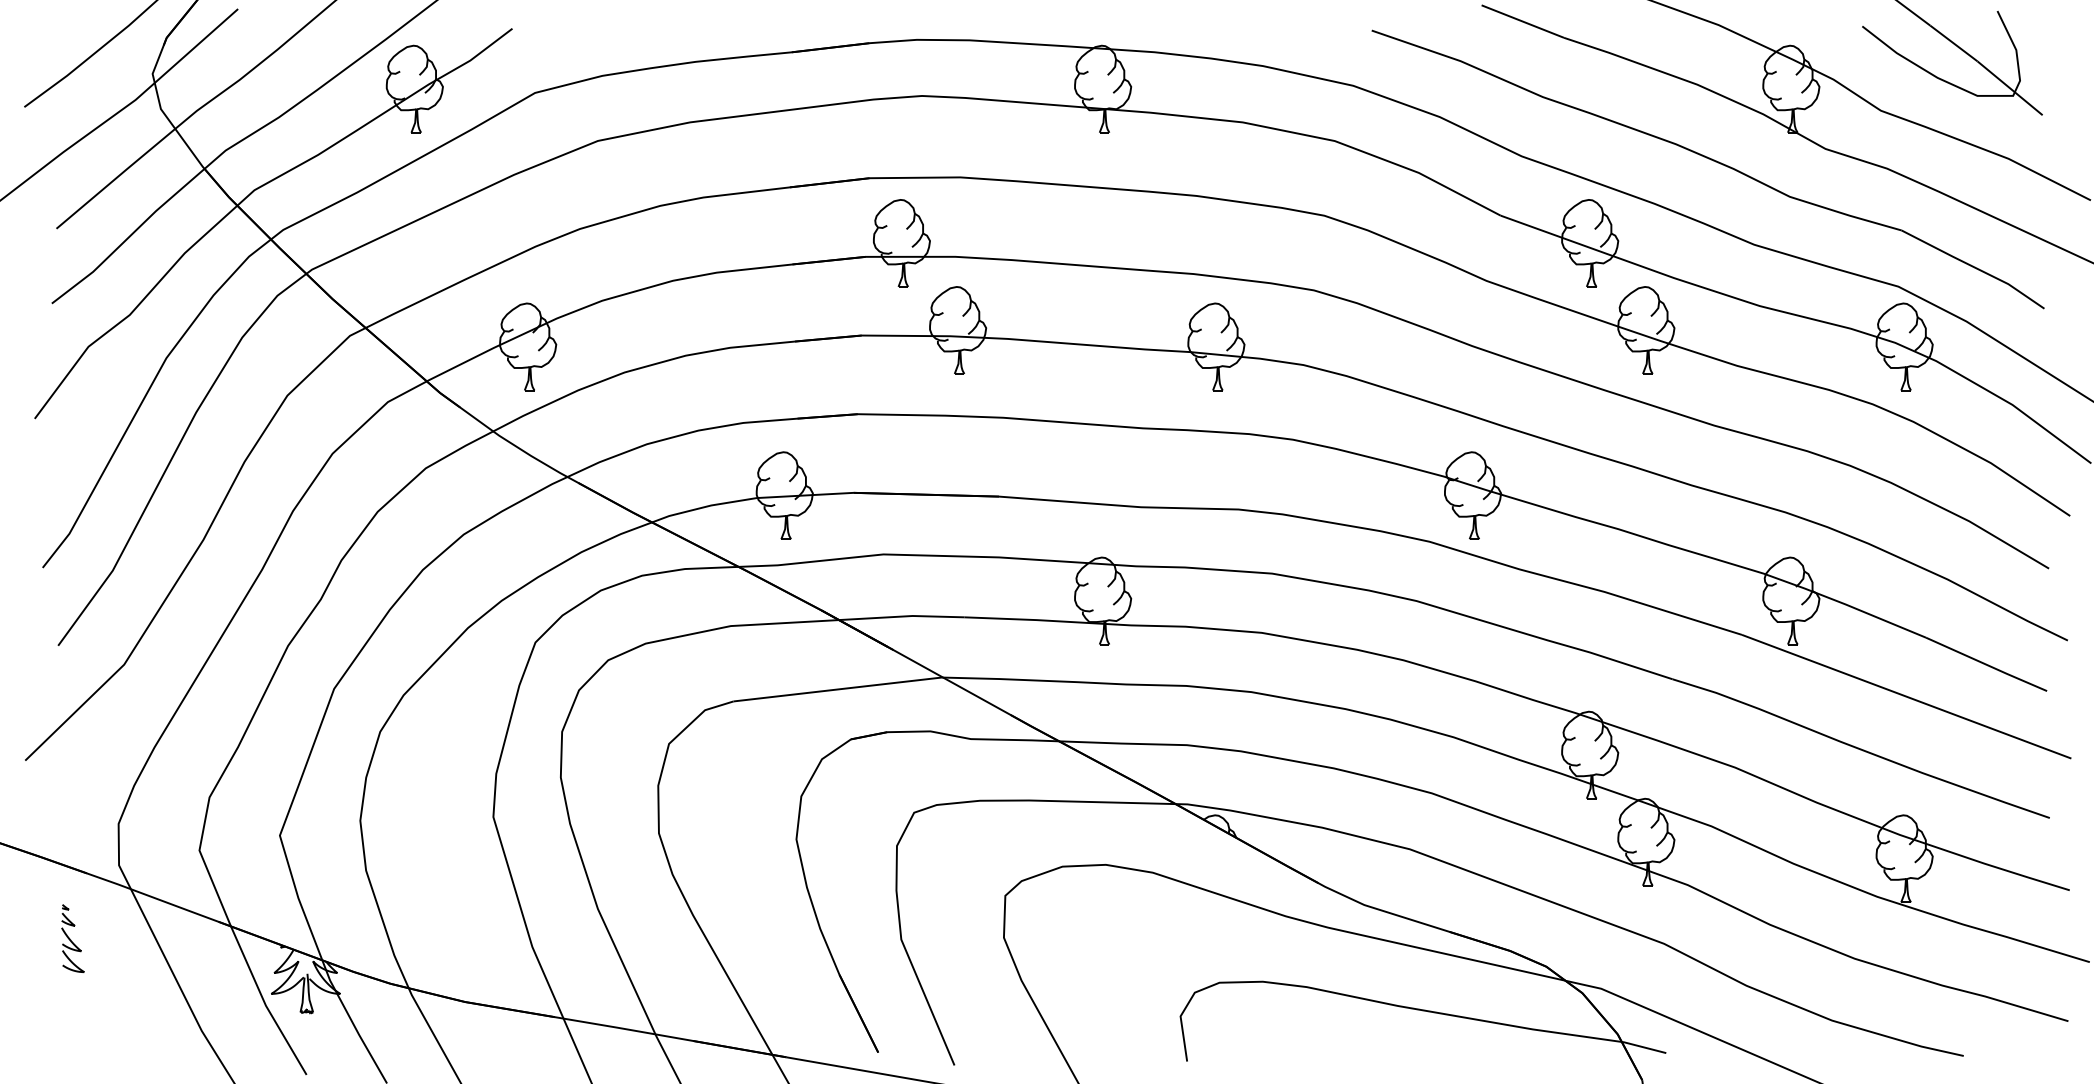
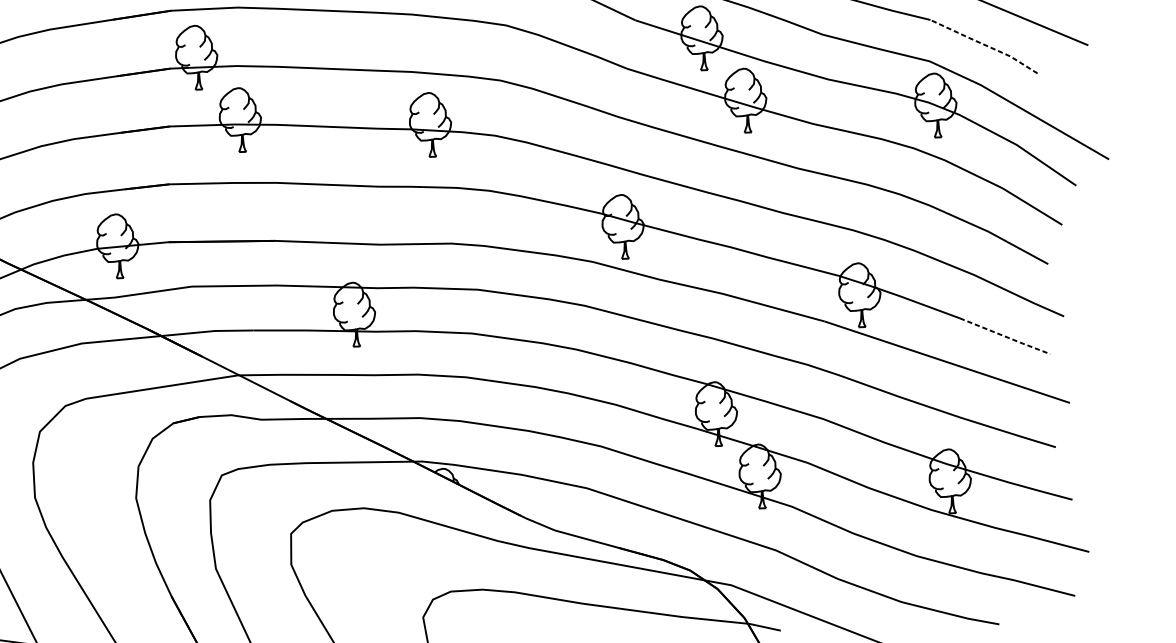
line: (1973, 267) -> (984, 45), solid -> dashed
line: (1986, 664) -> (1005, 336), solid -> dashed

